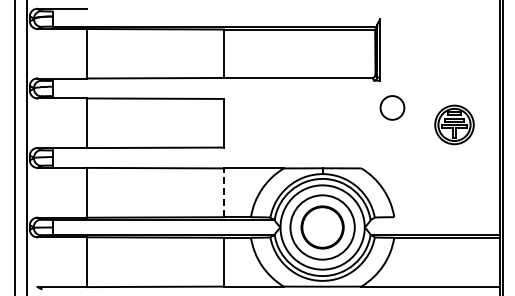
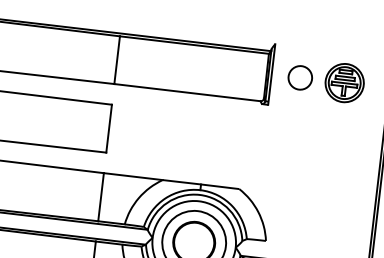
circle: (392, 107) -> (300, 77), moved
part: (454, 124) -> (344, 82), moved
line: (224, 192) -> (101, 196), dashed -> solid

